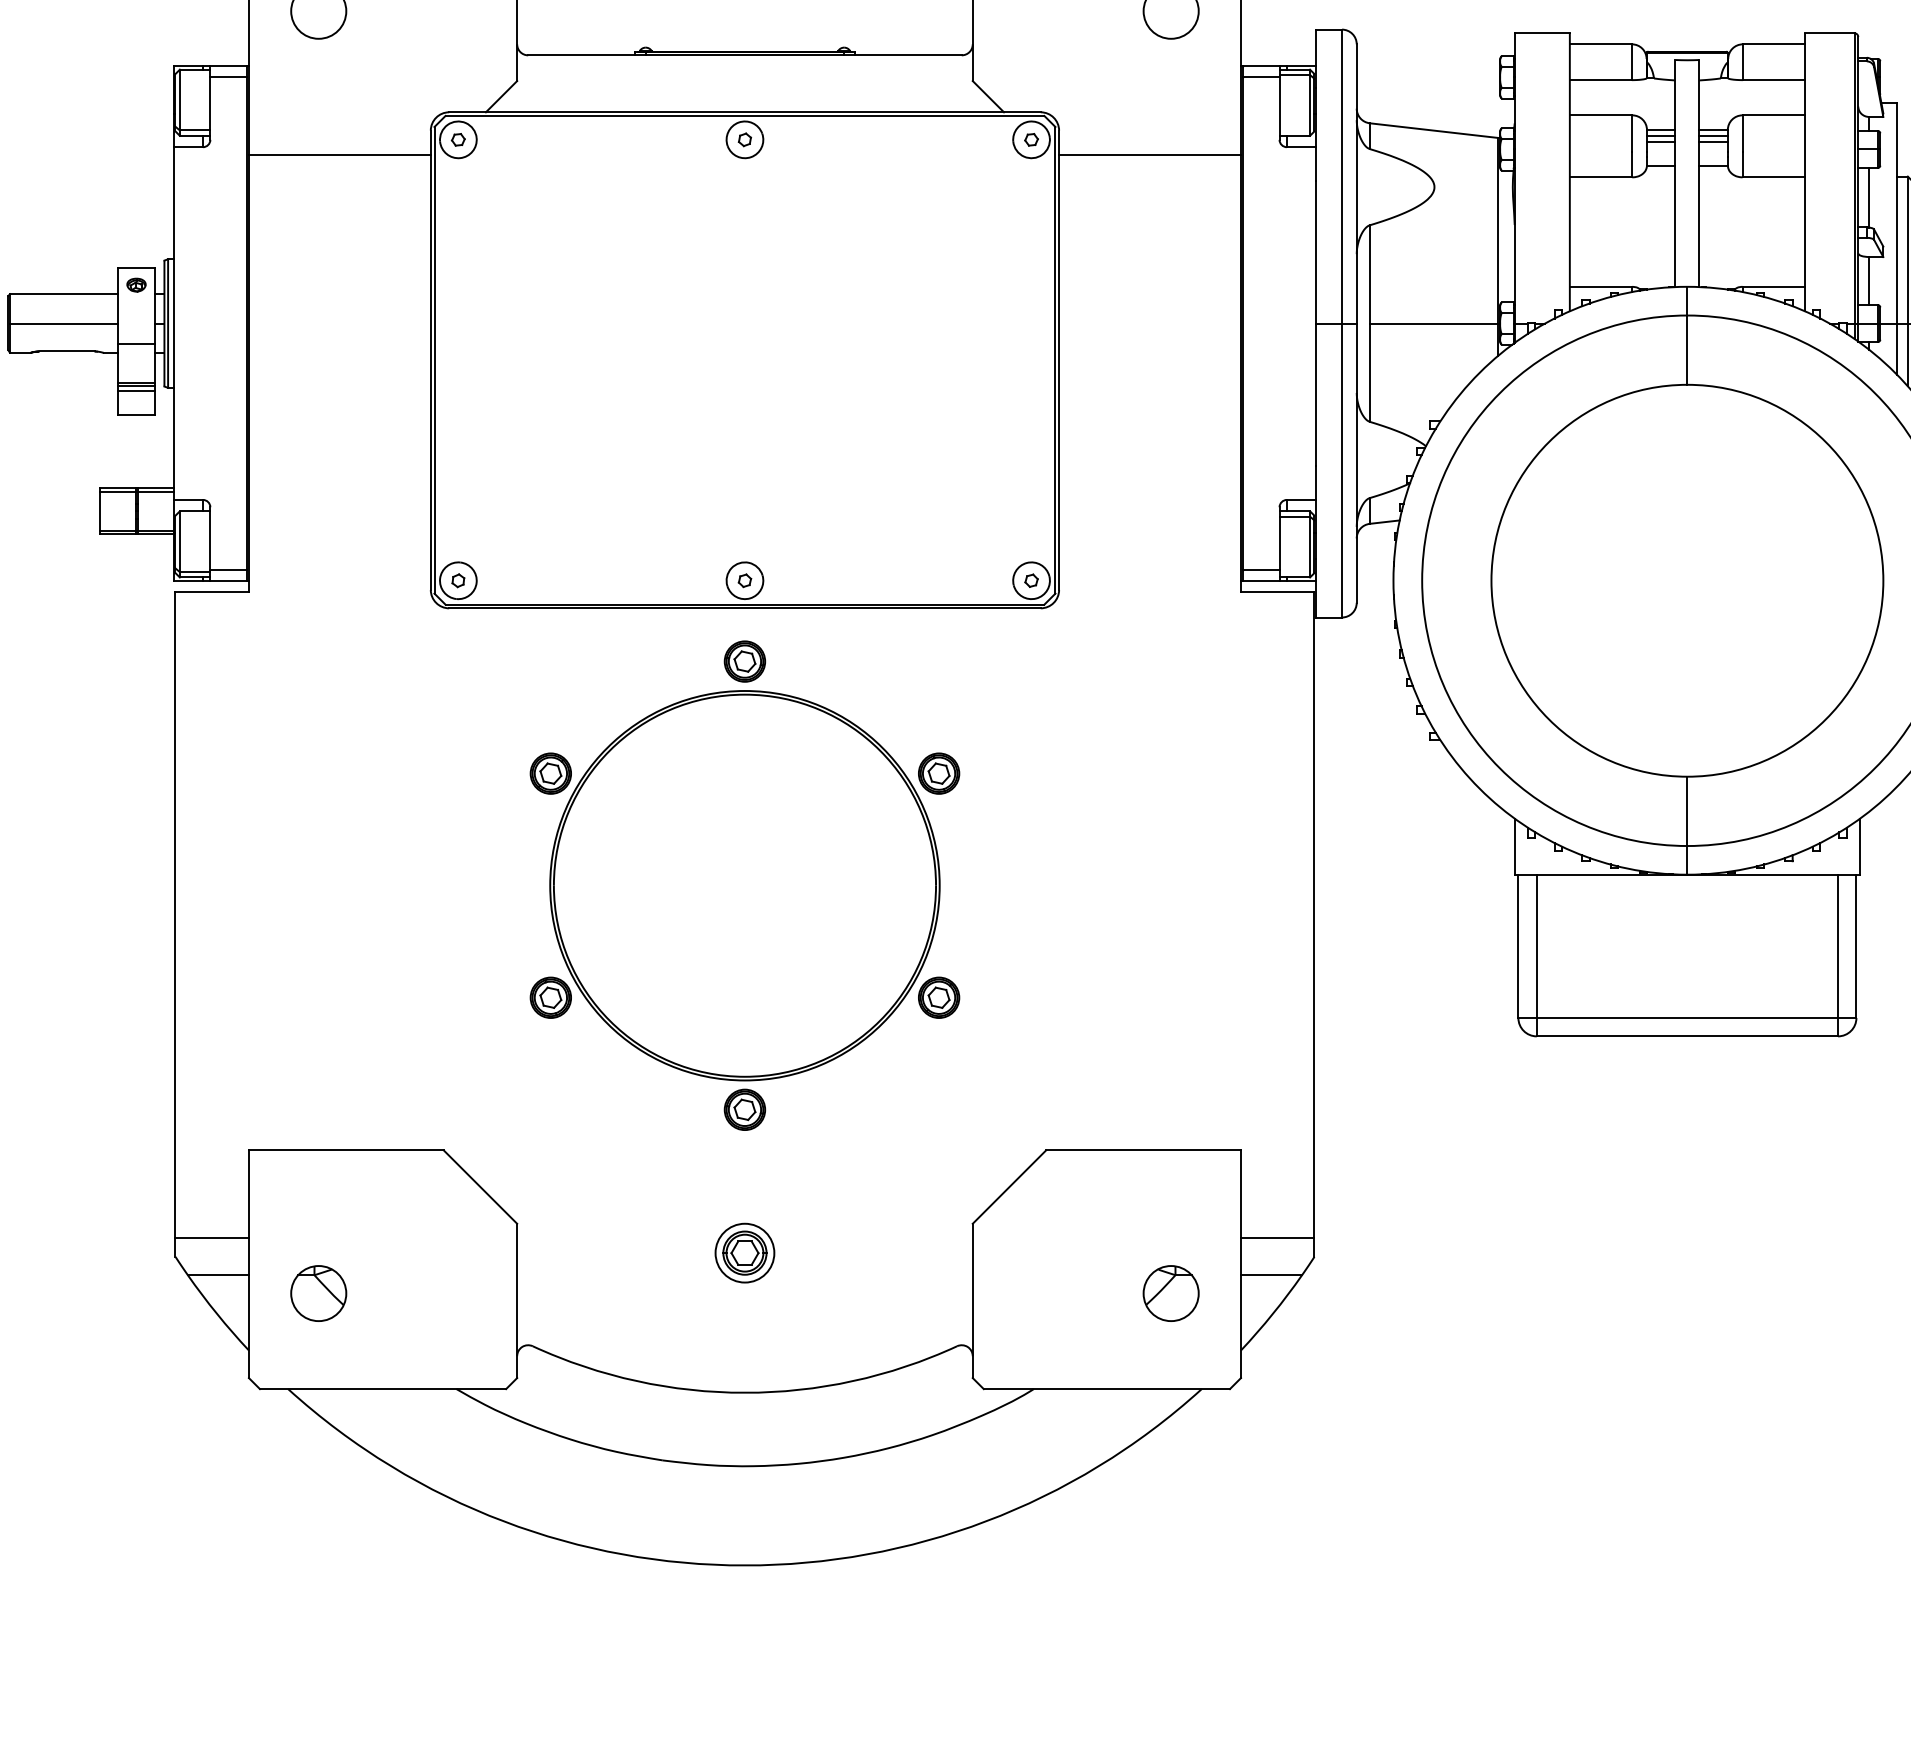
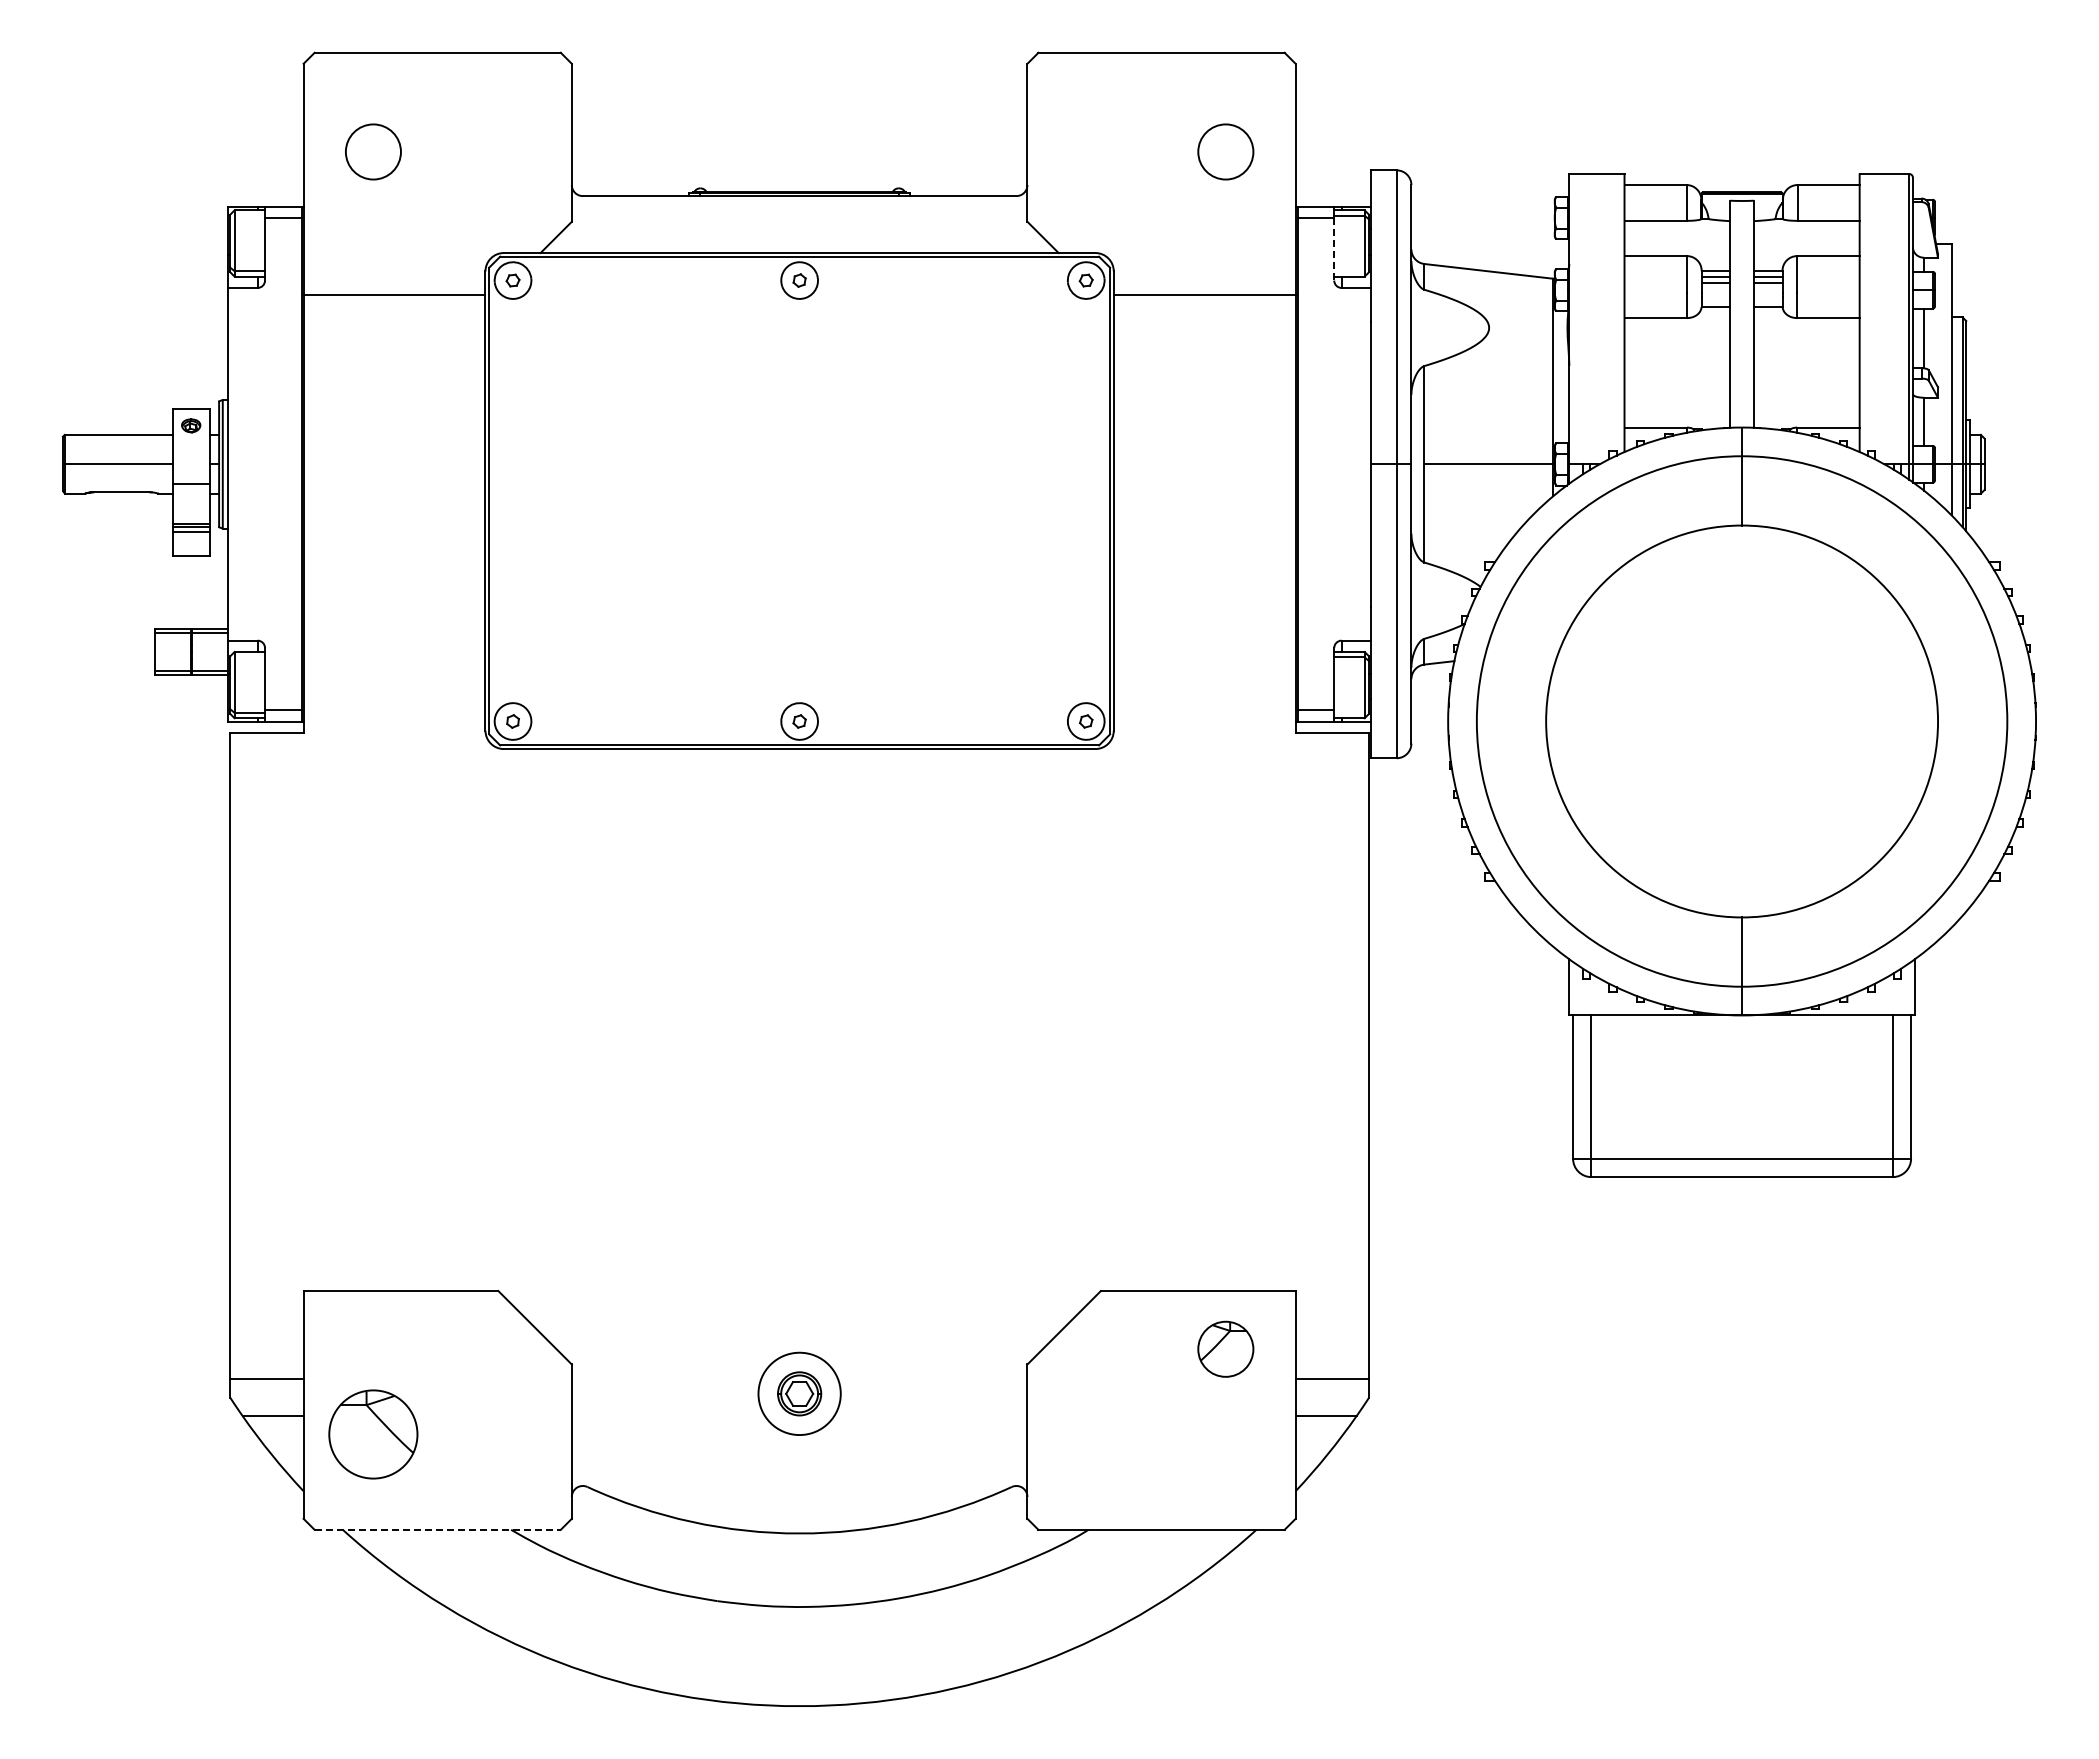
line: (1279, 108) -> (1334, 249), solid -> dashed
part: (744, 885) -> (799, 1026), removed
circle: (744, 1252) -> (799, 1393), size x1.4
part: (318, 1292) -> (373, 1433), size x1.6
part: (1170, 1292) -> (1225, 1348), moved
line: (383, 1388) -> (438, 1529), solid -> dashed

